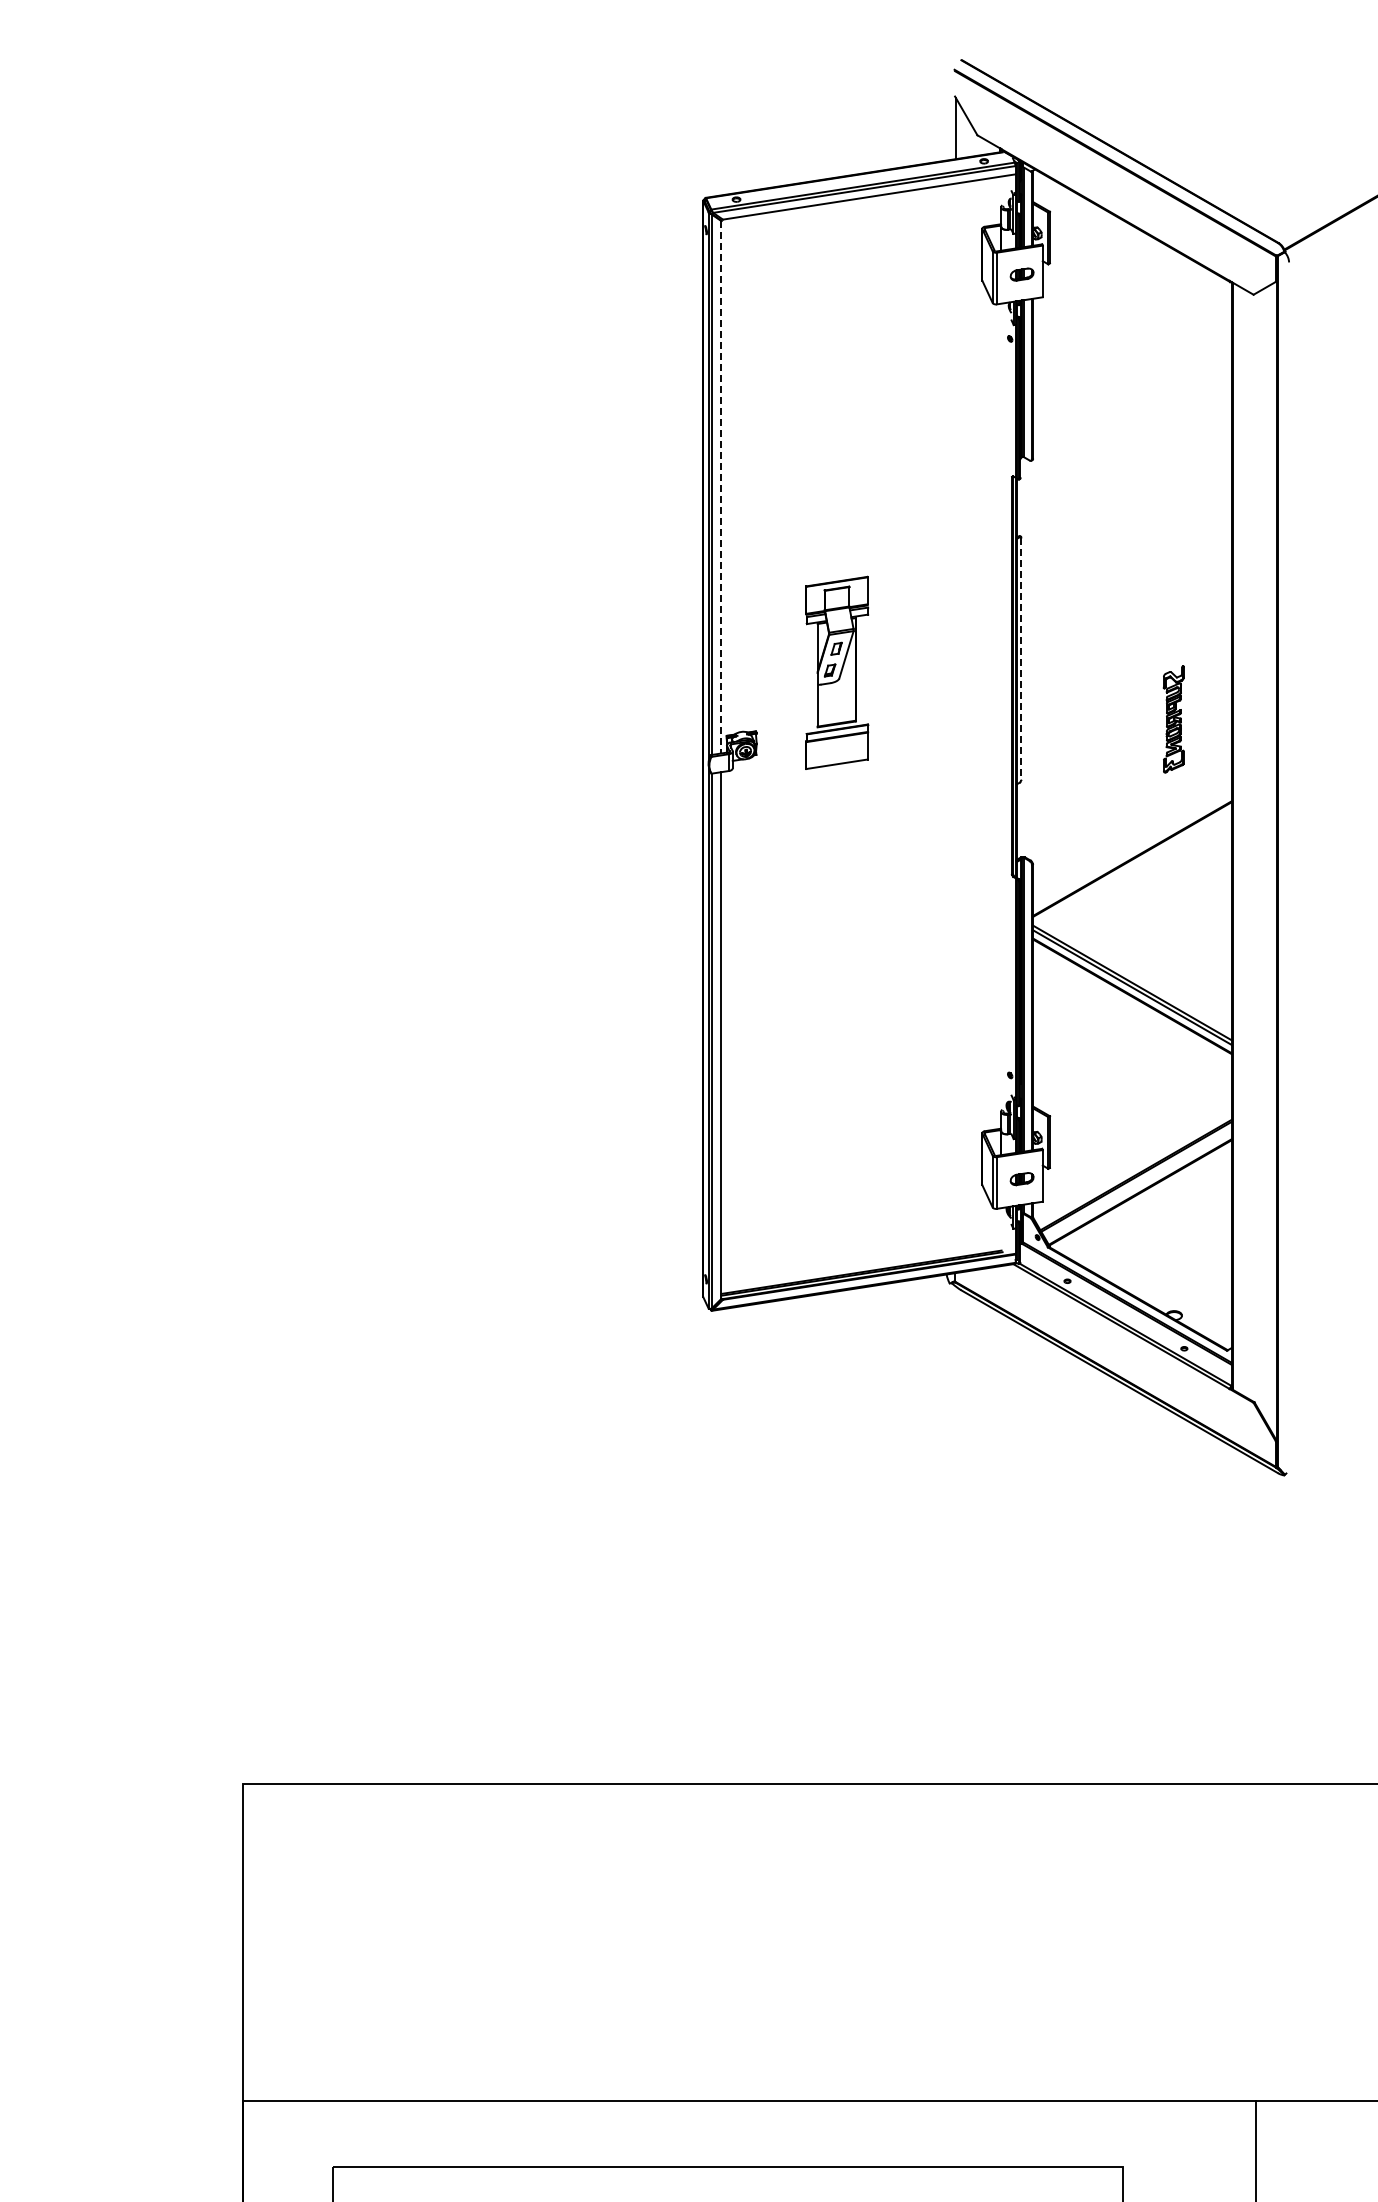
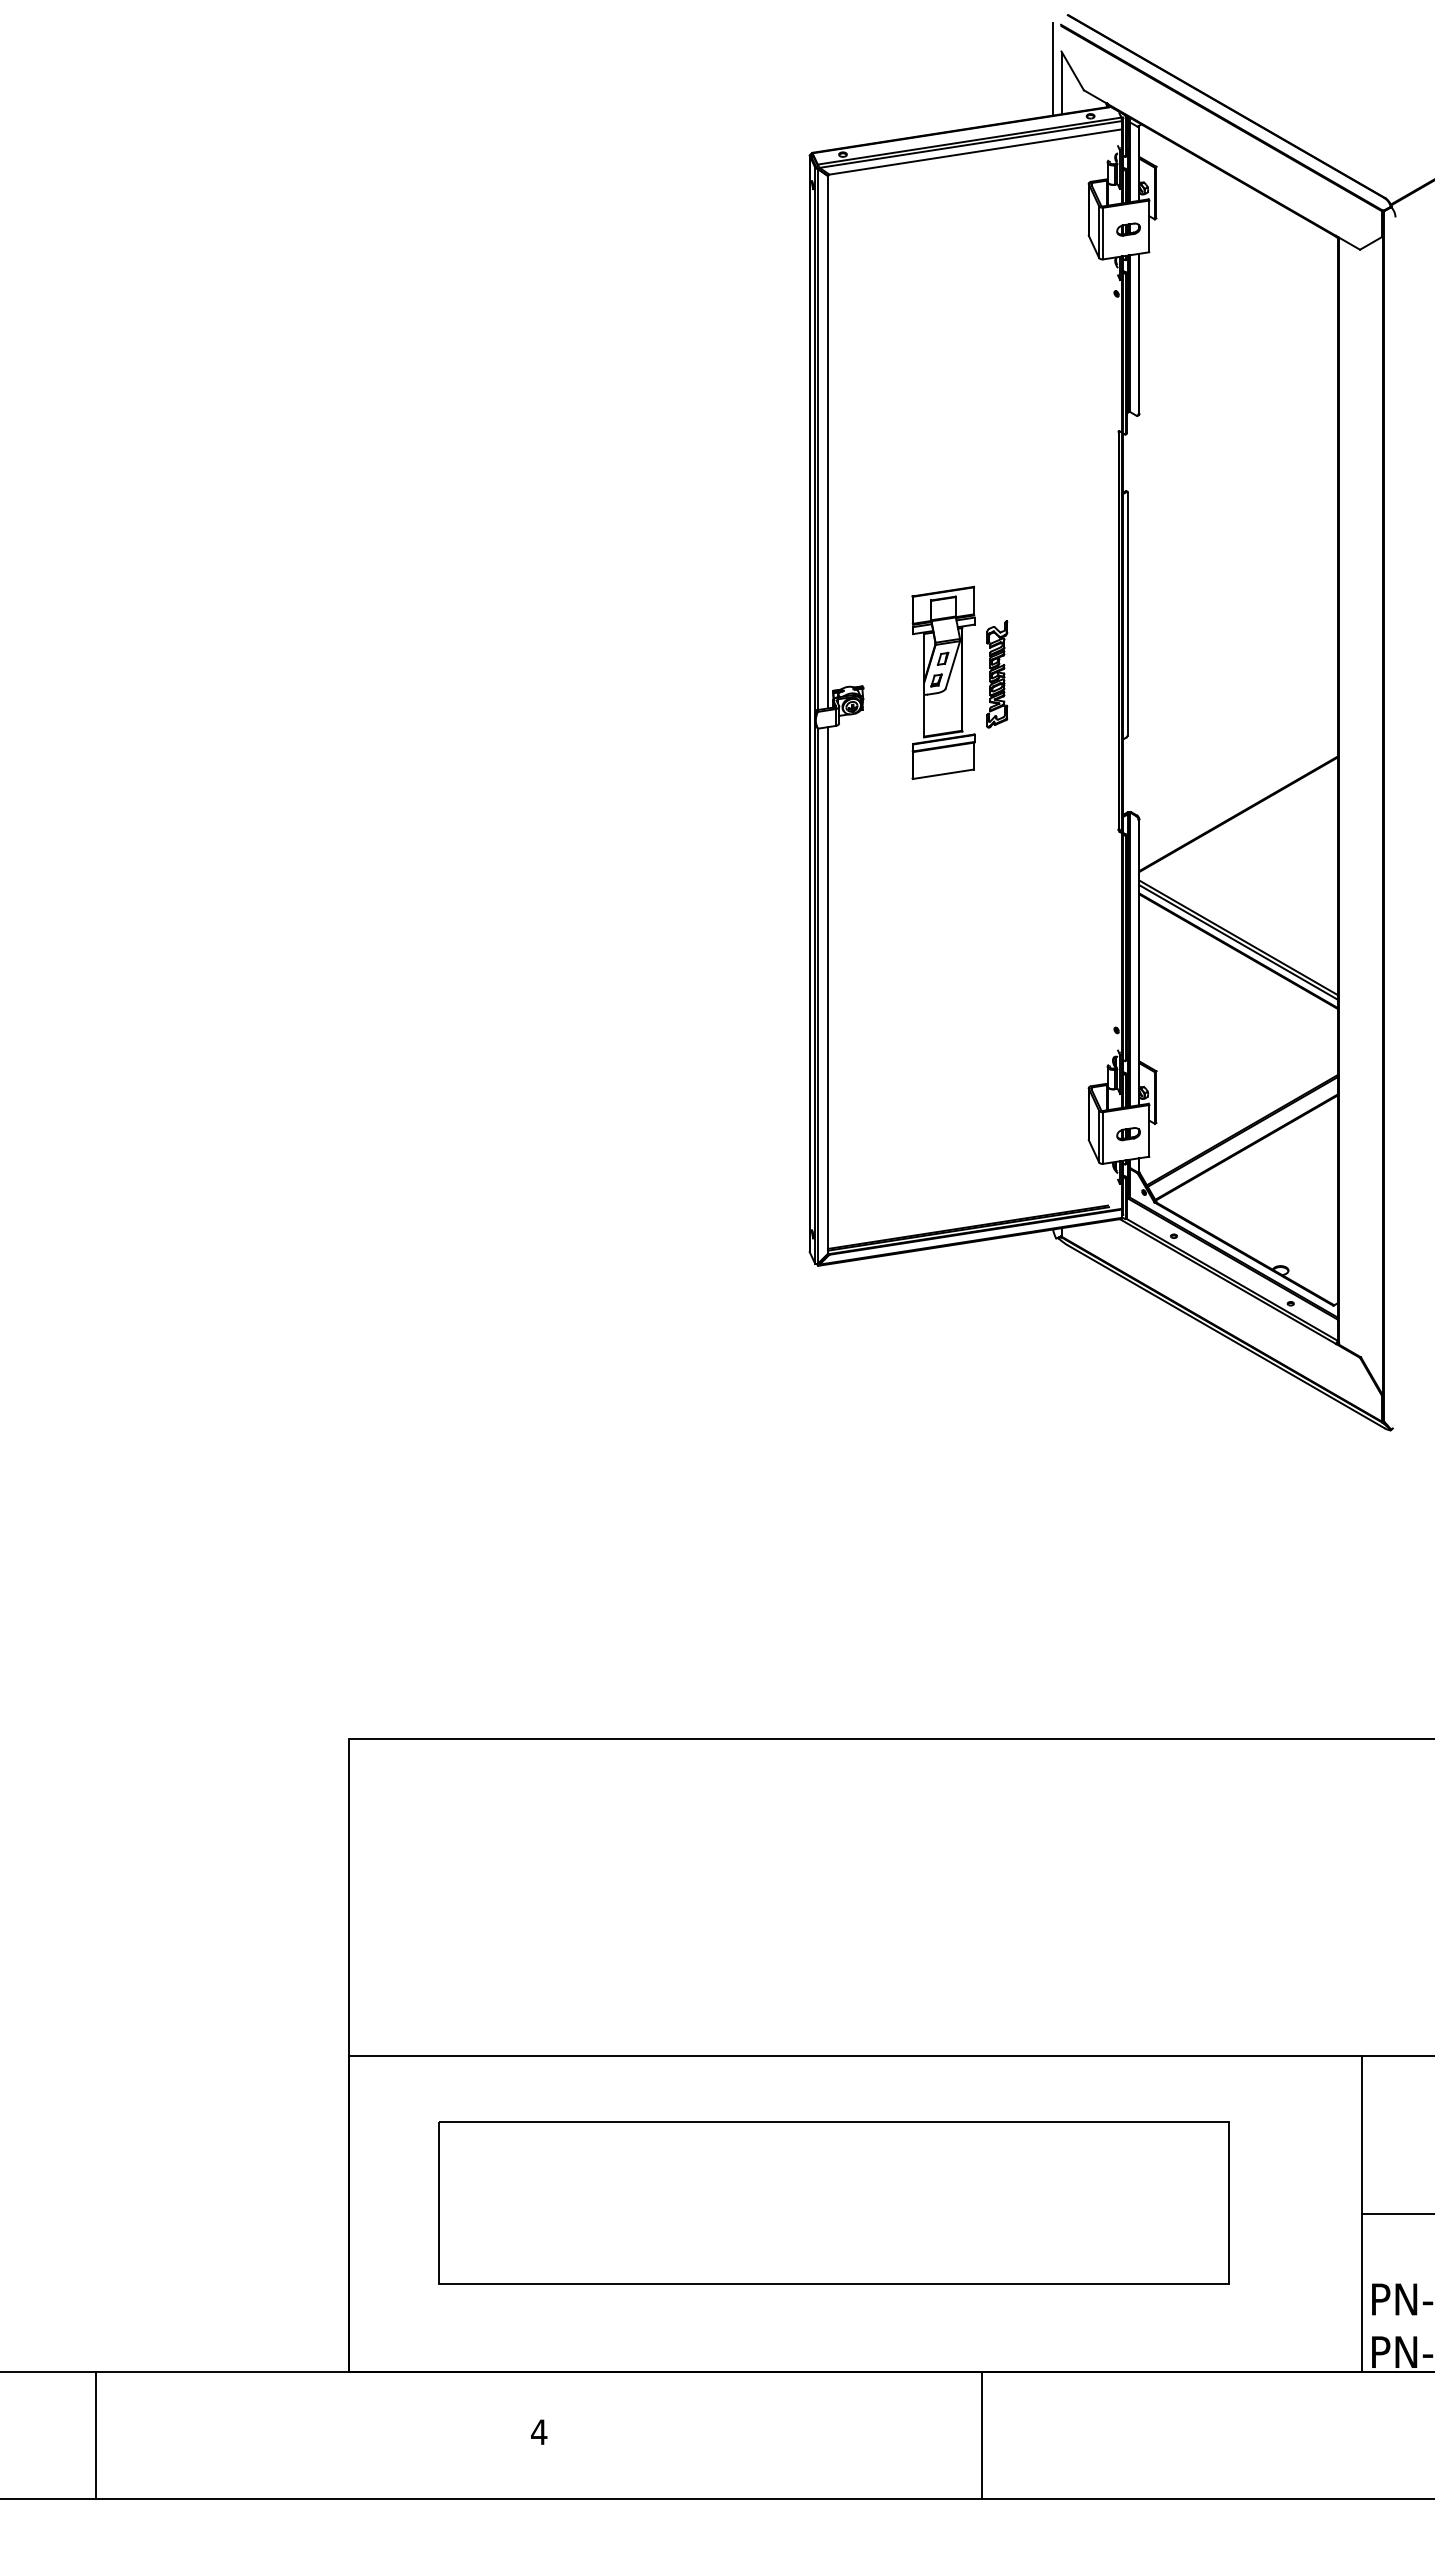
line: (947, 114) -> (1053, 69), added
line: (721, 487) -> (827, 442), dashed -> solid
line: (1021, 659) -> (1127, 614), dashed -> solid
part: (837, 672) -> (943, 682), moved
part: (1174, 719) -> (997, 674), moved

